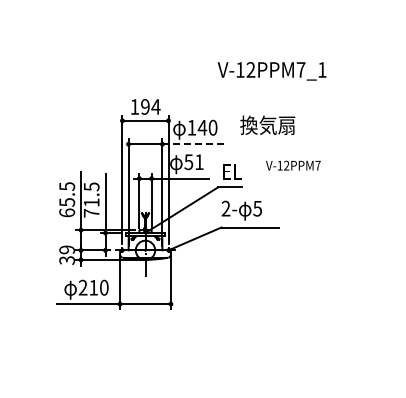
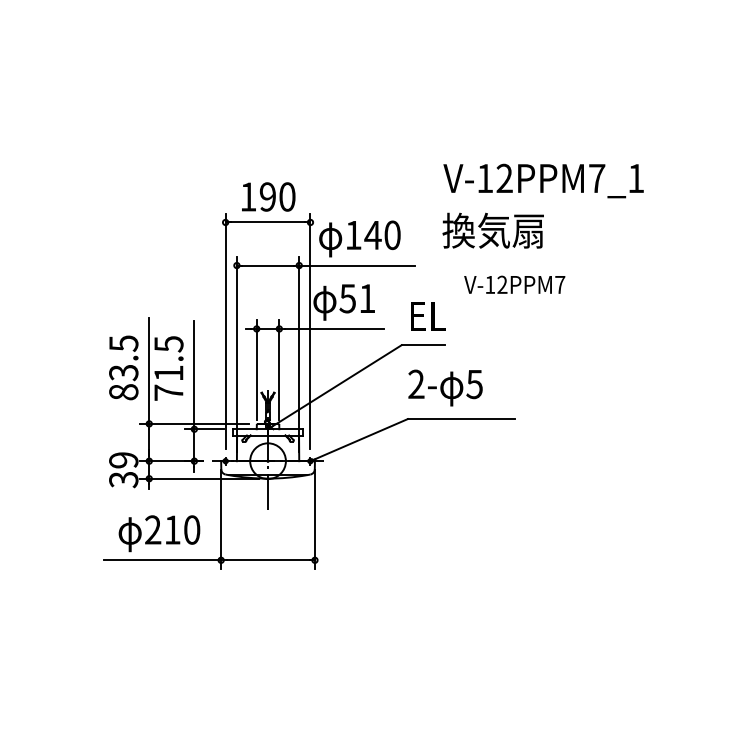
text: (271, 71) -> (542, 181), moved
text: (155, 106) -> (286, 196), 194 -> 190
line: (194, 144) -> (358, 266), dashed -> solid
text: (293, 165) -> (514, 284), moved
text: (66, 207) -> (122, 382), 65.5 -> 83.5

